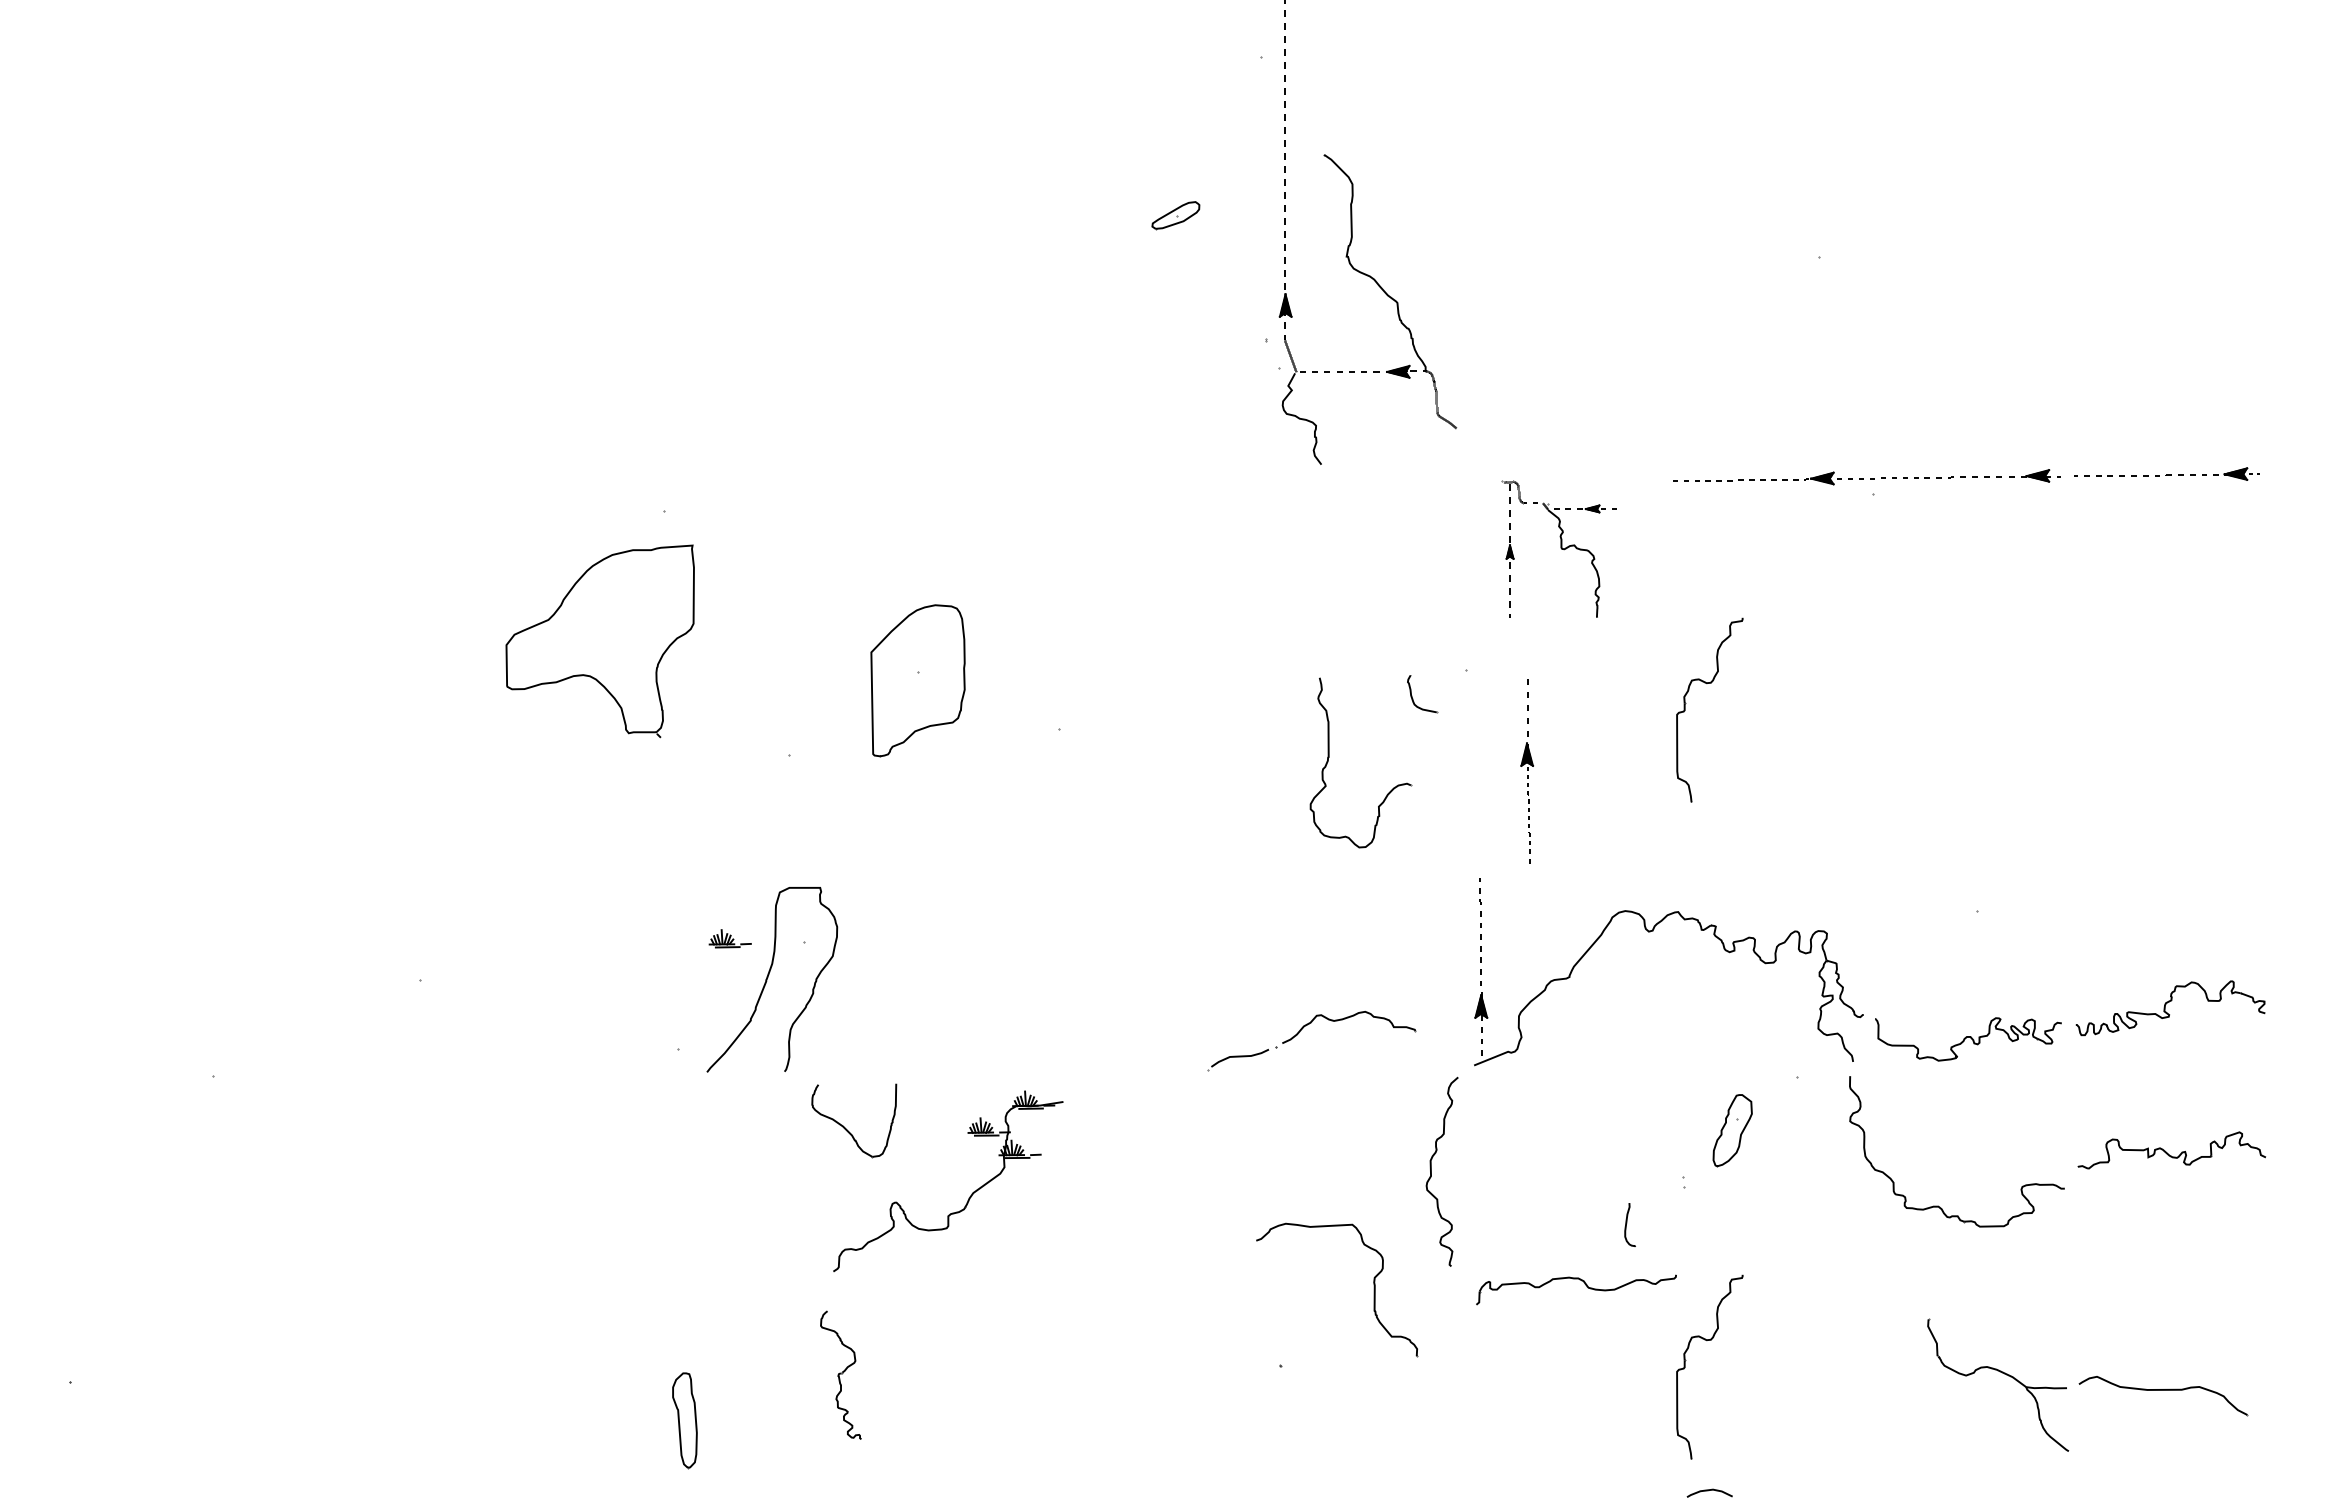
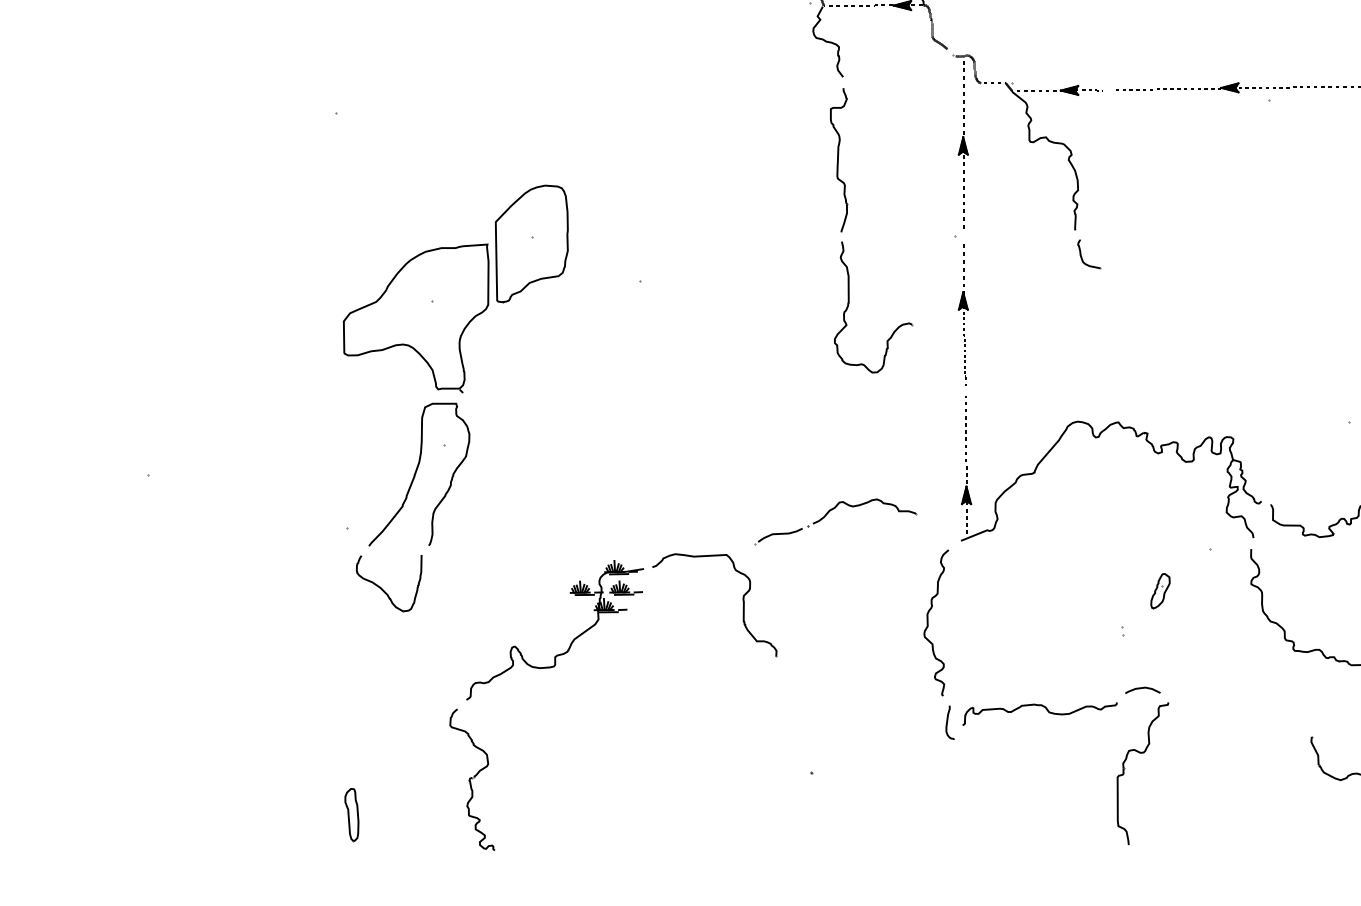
part: (1559, 549) -> (1026, 142), size x1.67
part: (1315, 571) -> (838, 159), added
part: (599, 641) -> (415, 318), moved
part: (1413, 698) -> (1082, 257), moved
part: (1686, 703) -> (1124, 261), removed
part: (1526, 771) -> (962, 313), moved
part: (729, 938) -> (625, 587), moved
part: (846, 1128) -> (383, 589), moved
part: (1732, 1130) -> (1160, 591), size x0.62
curve: (1627, 1223) -> (948, 721), moved
part: (1373, 1289) -> (742, 604), moved
part: (840, 1375) -> (471, 780), size x1.43
part: (684, 1420) -> (351, 814), size x0.71
curve: (1708, 1491) -> (1141, 689), moved

